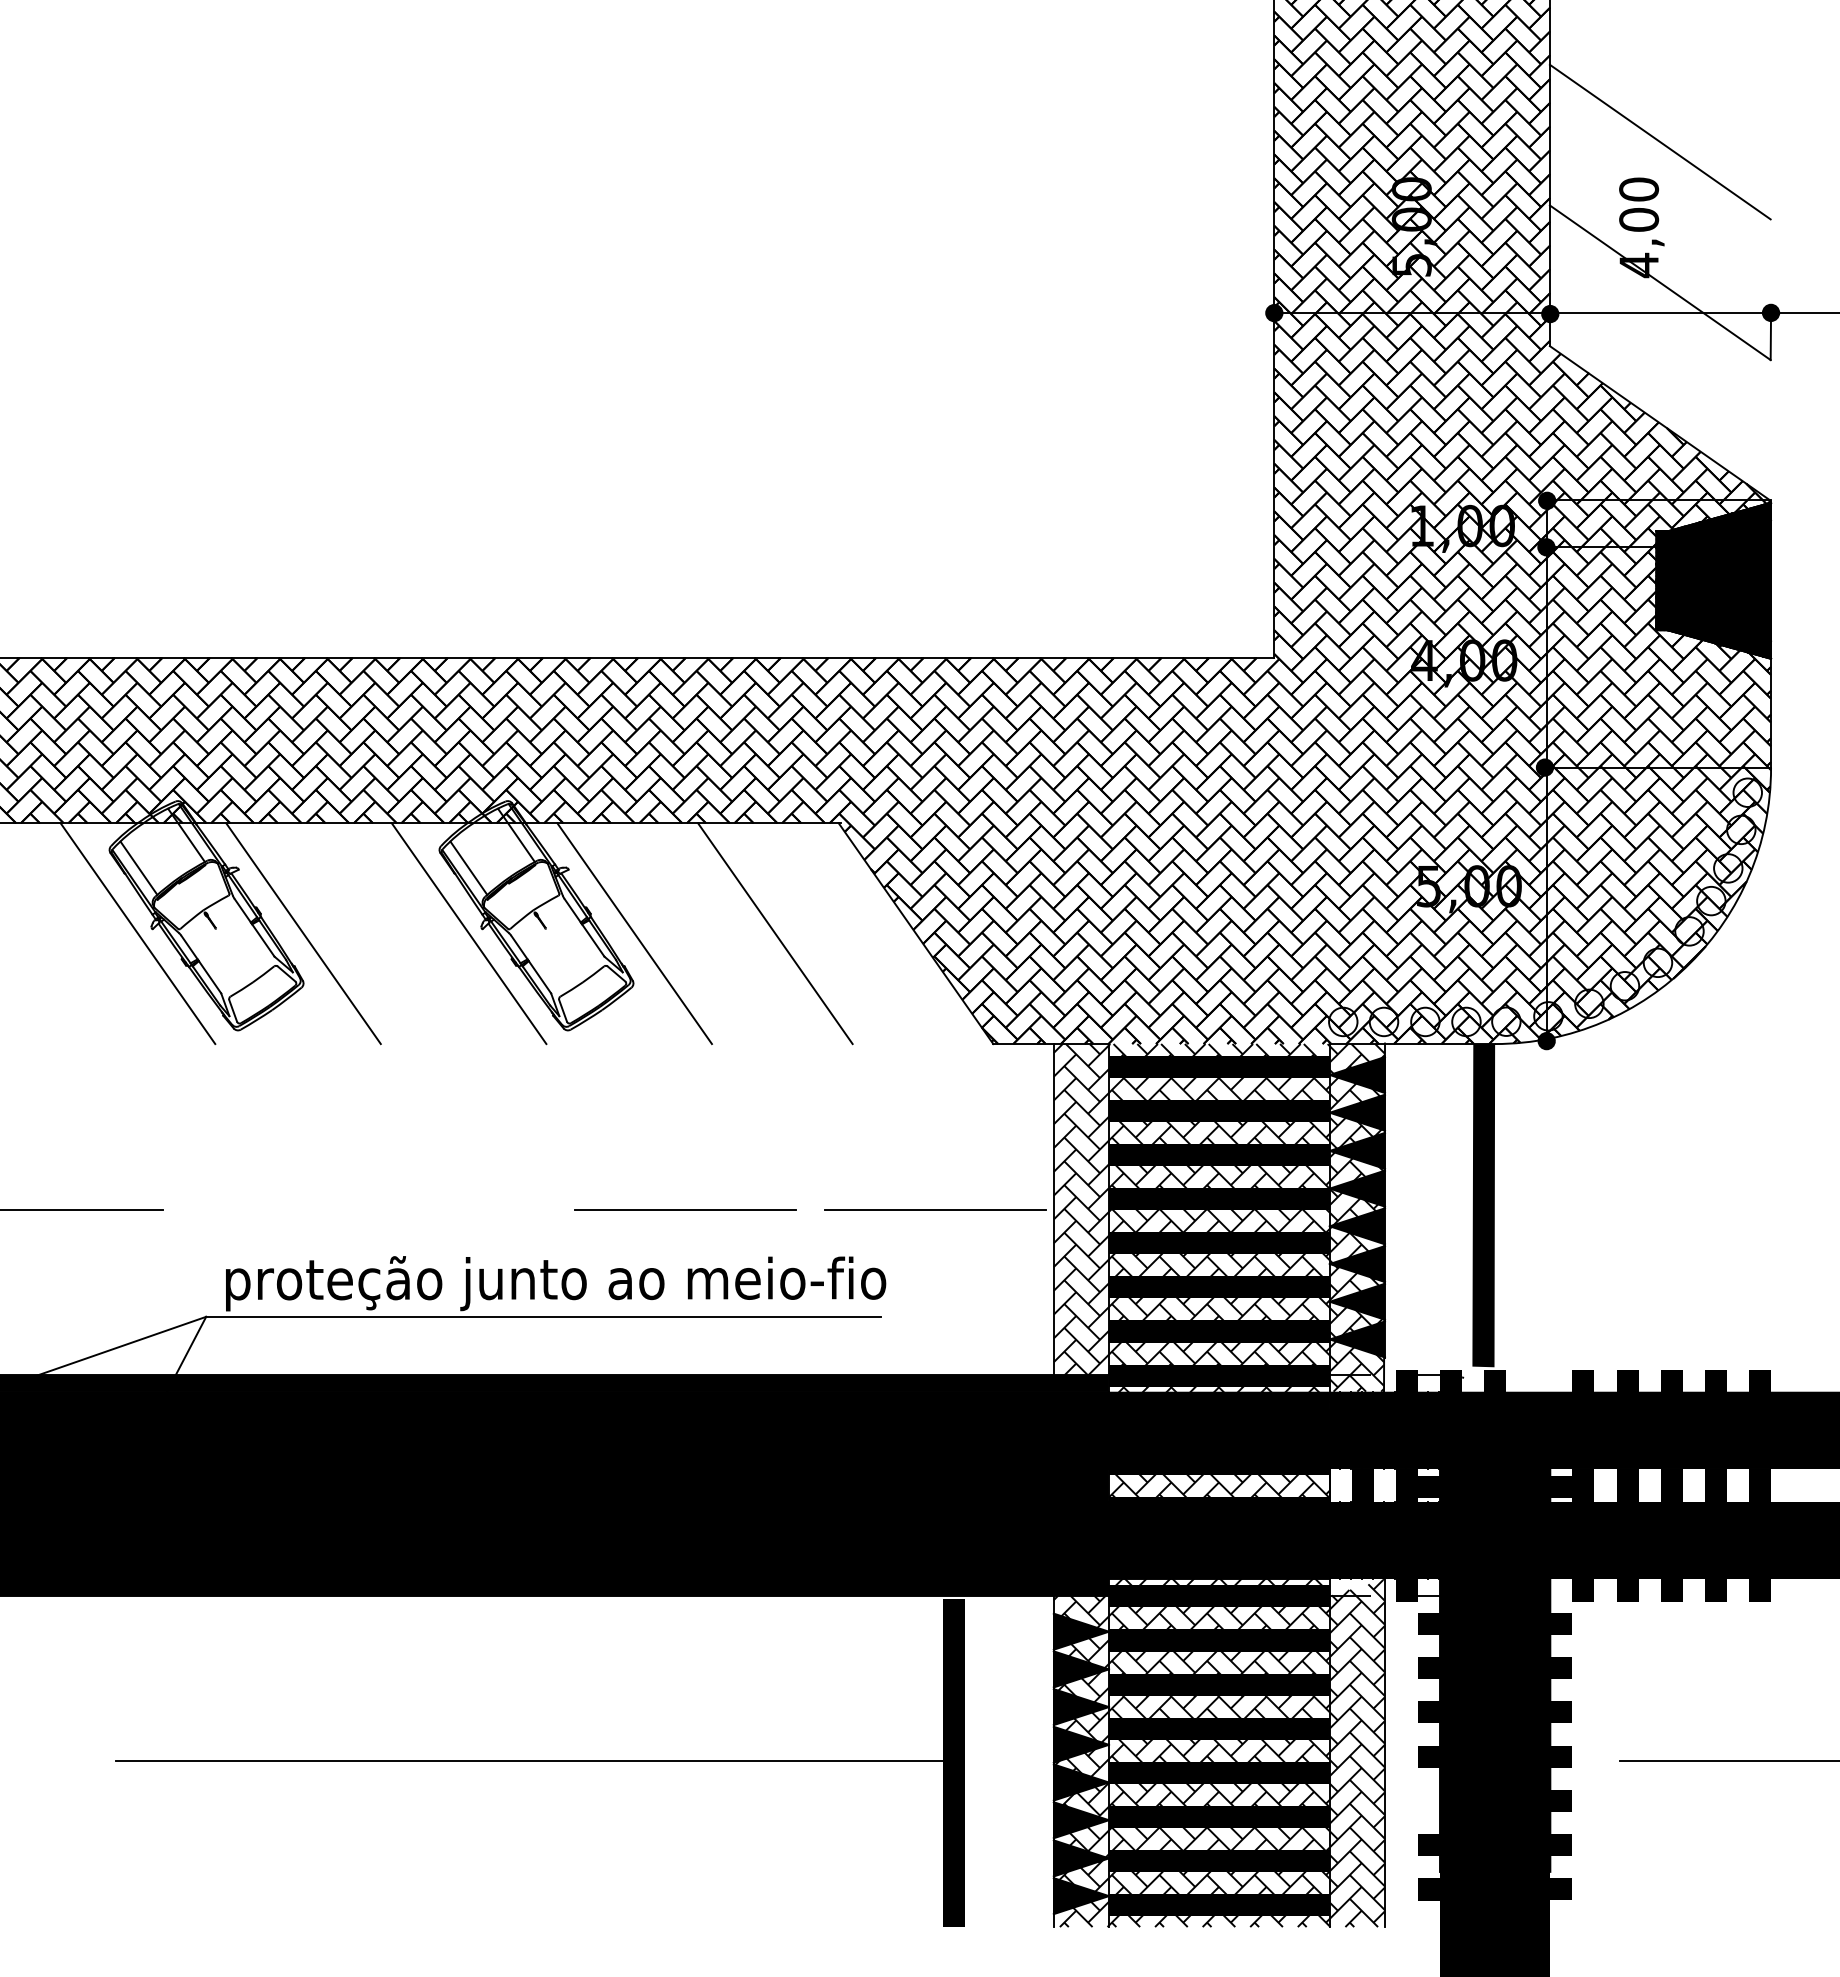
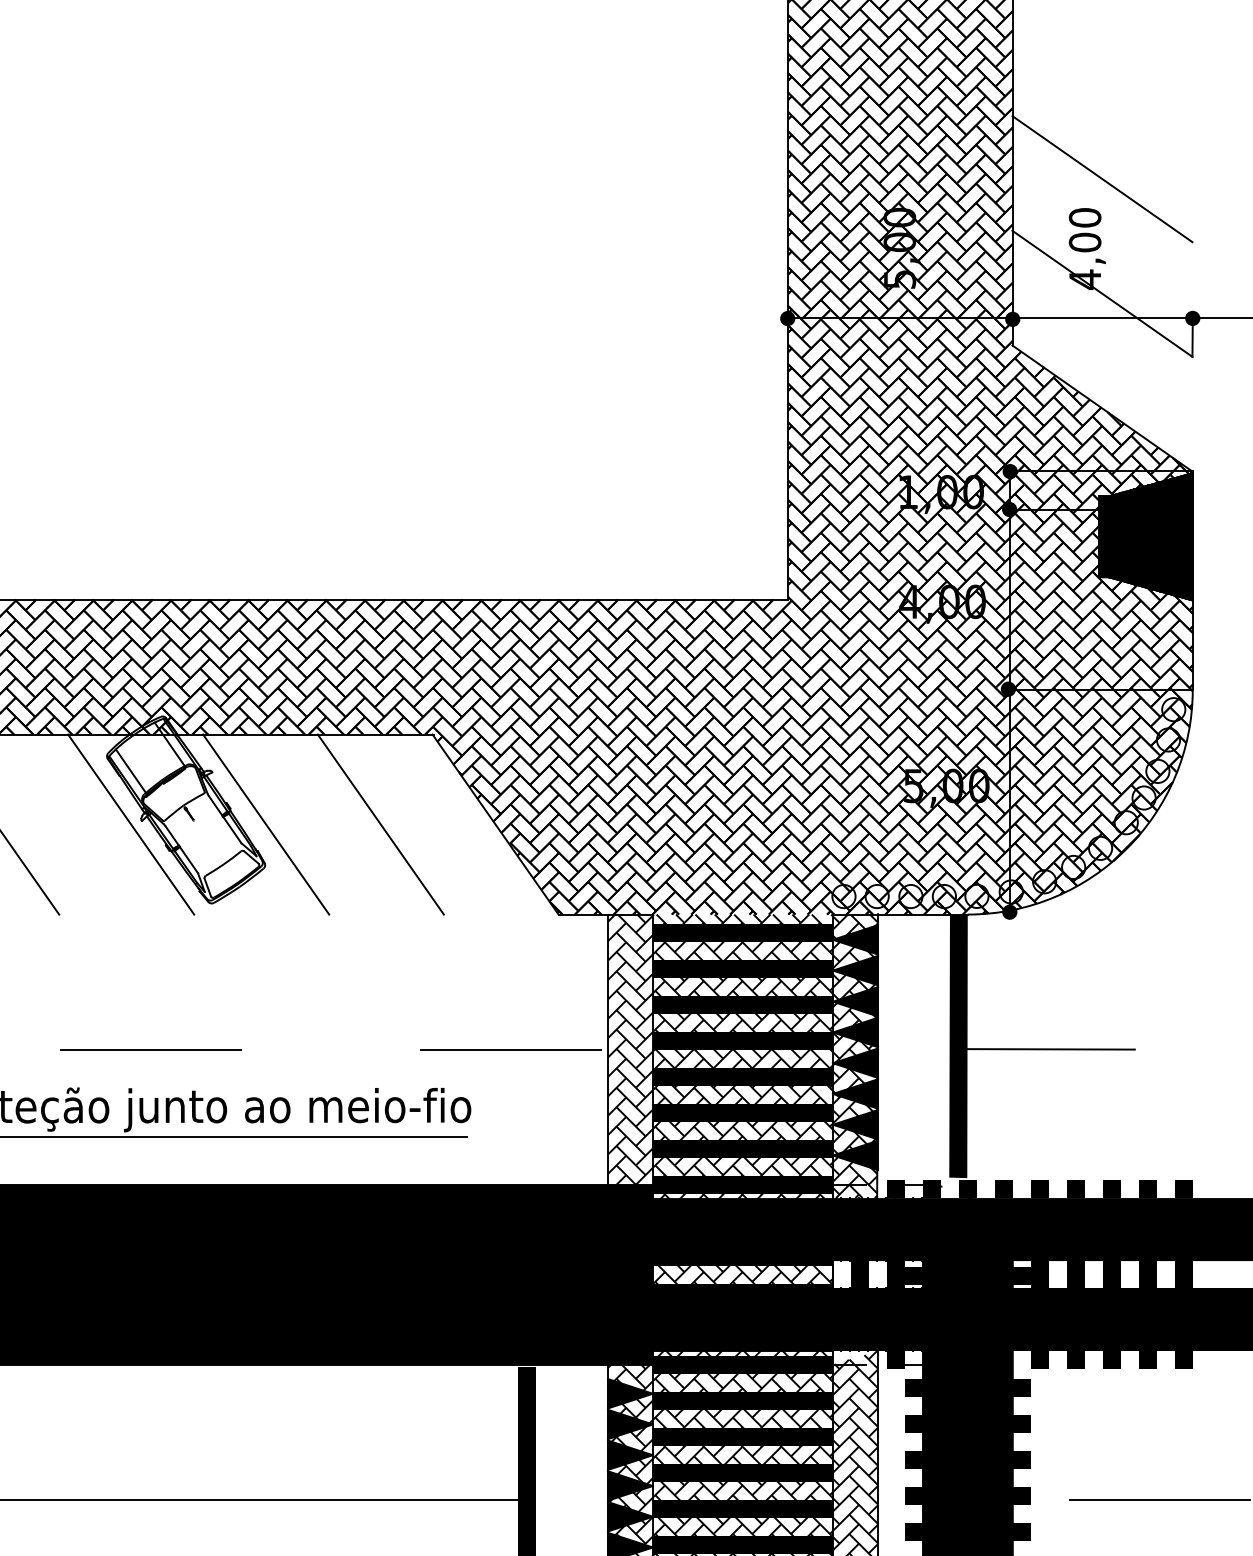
line: (685, 1209) -> (151, 1049), moved
line: (1597, 1209) -> (1051, 1049), added
fill: (1539, 1380) -> (1003, 1188), added
fill: (1428, 1800) -> (913, 1531), added

